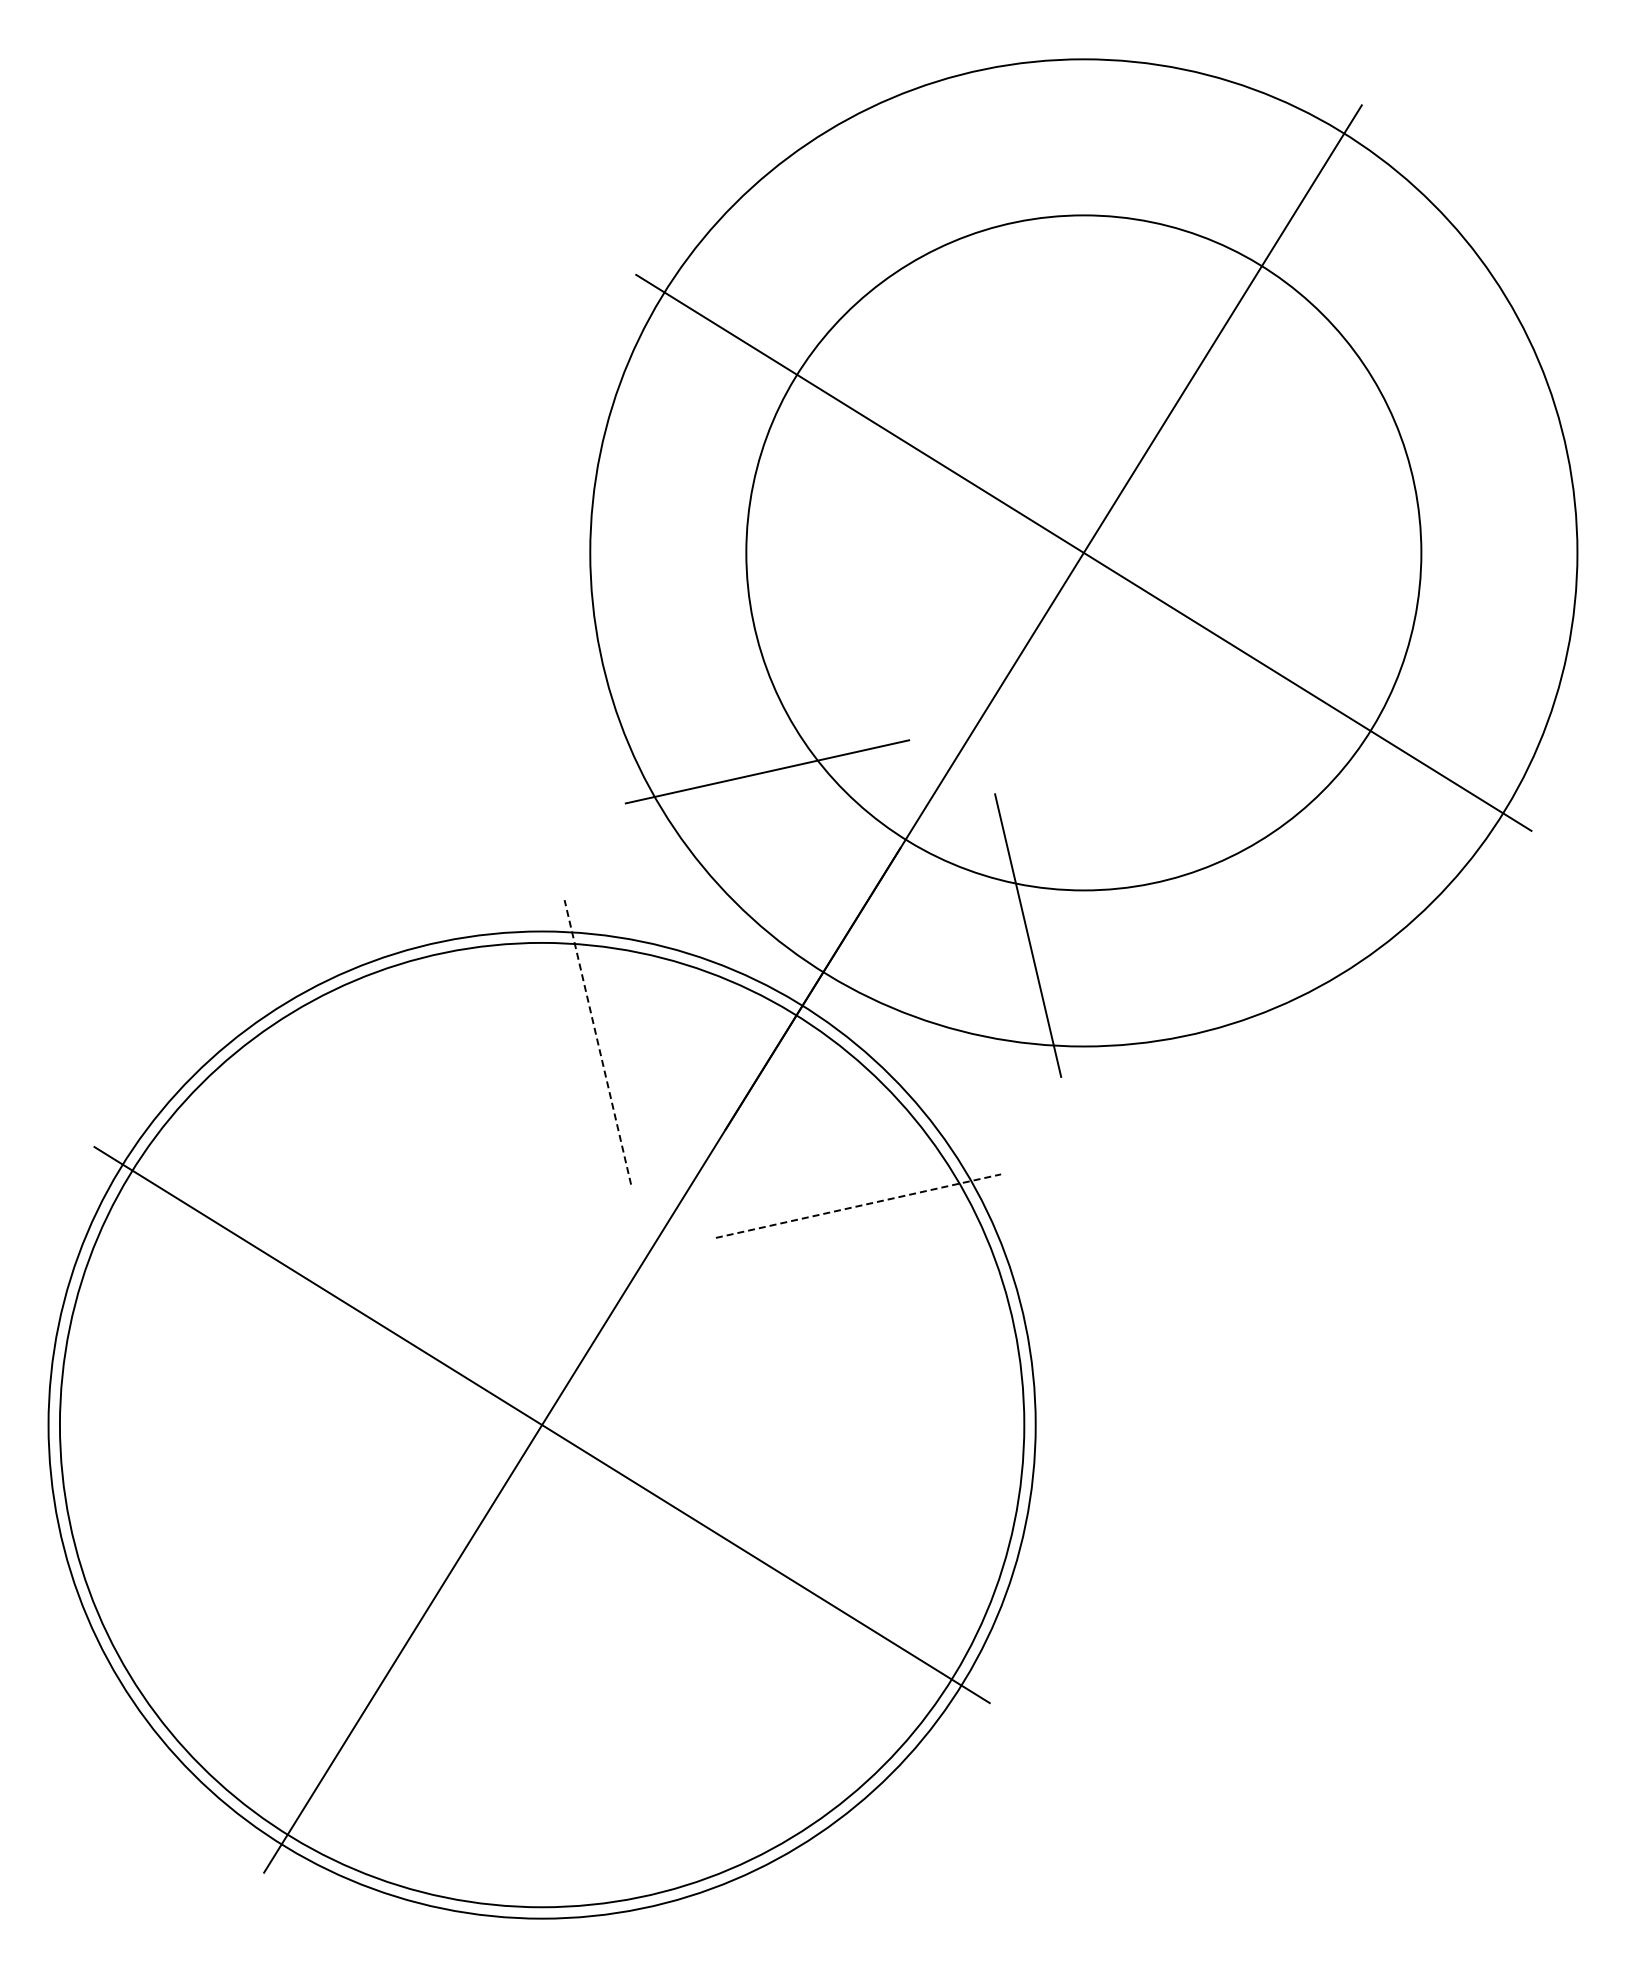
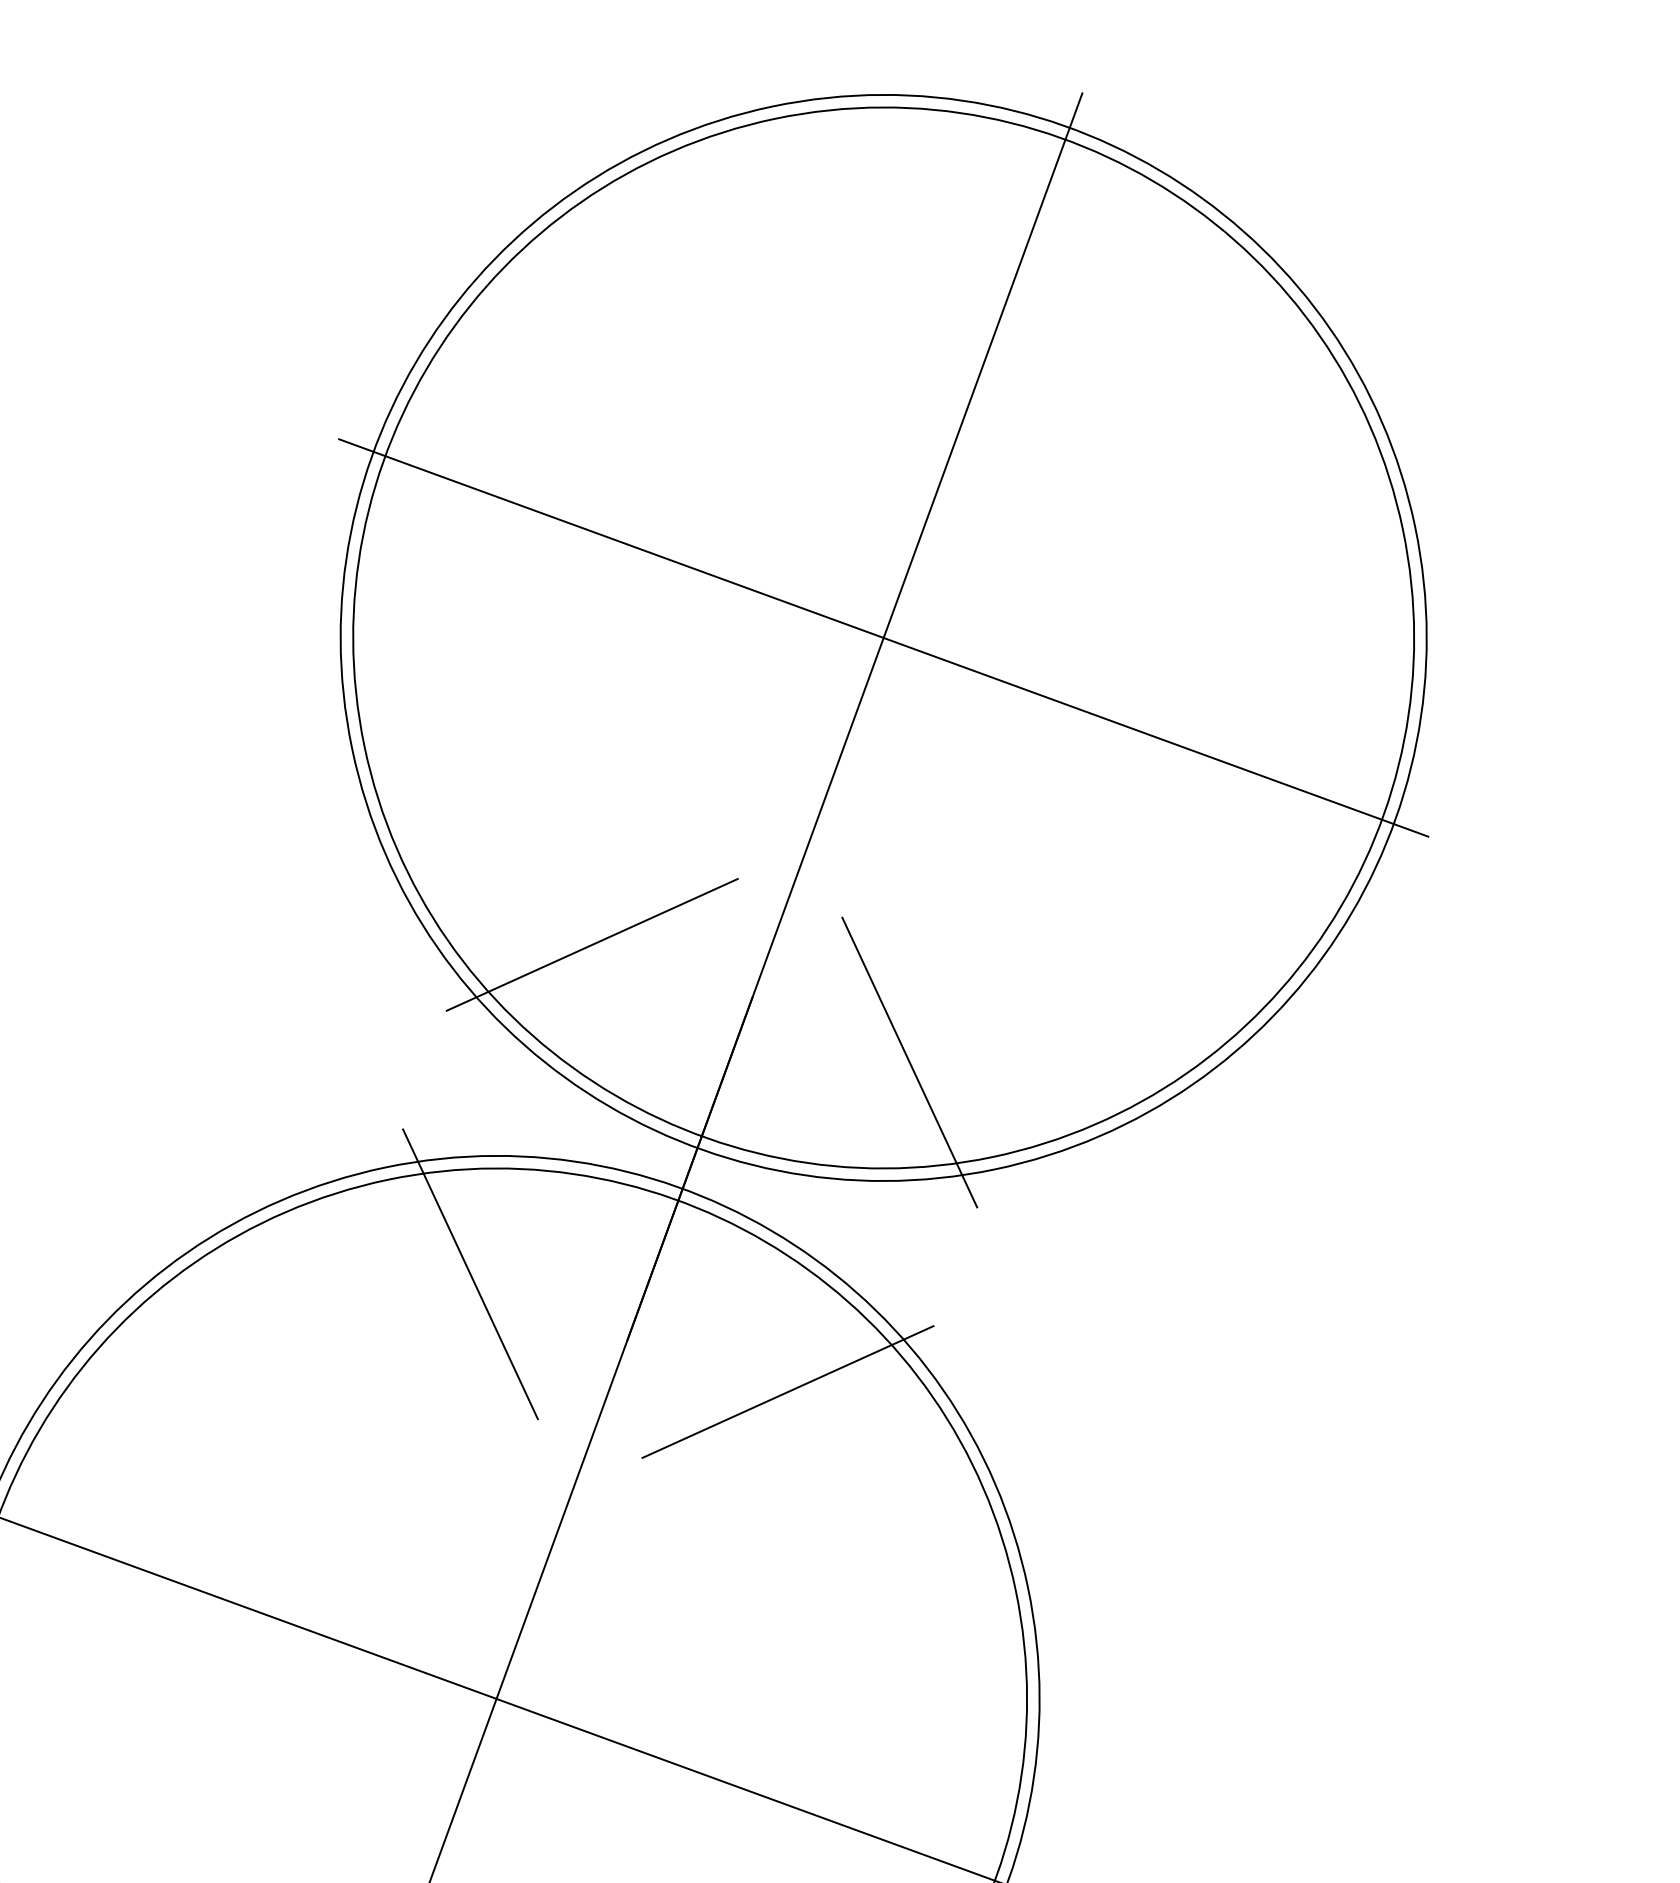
circle: (1083, 552) -> (883, 637), size x1.43
line: (597, 1041) -> (469, 1273), dashed -> solid
line: (859, 1206) -> (789, 1392), dashed -> solid

